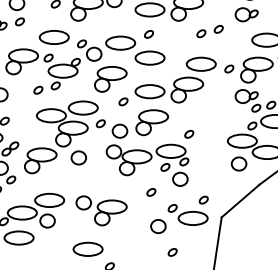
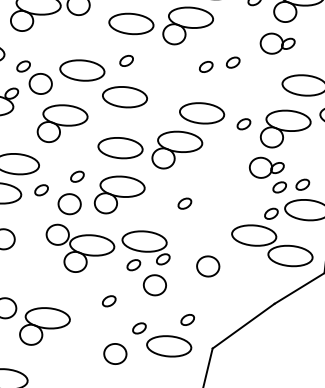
part: (123, 101) -> (77, 176), moved
part: (189, 134) -> (185, 203), moved
part: (238, 163) -> (207, 265), moved

